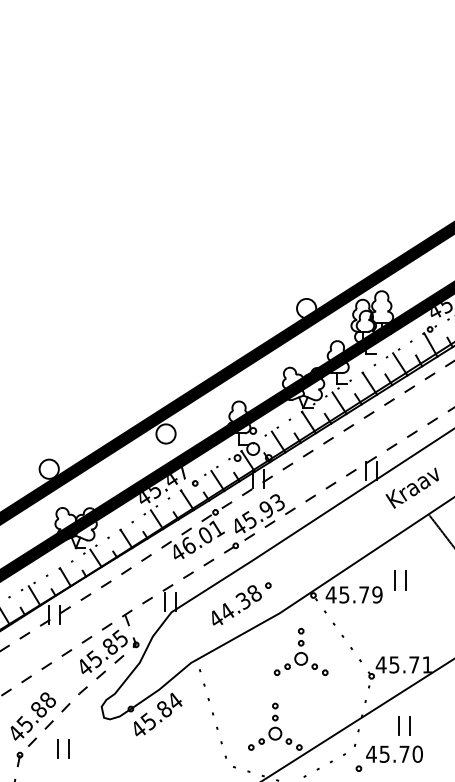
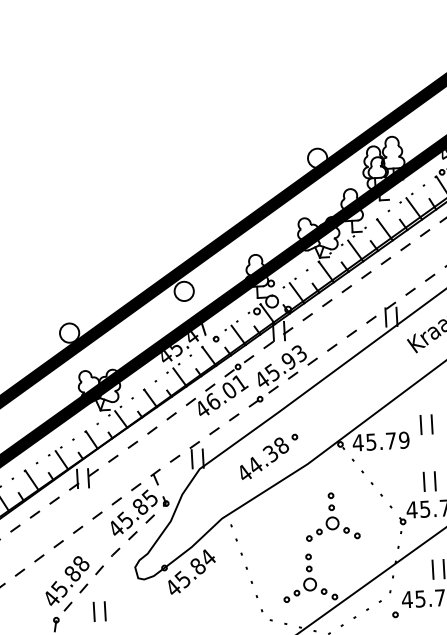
part: (400, 637) -> (429, 481), added
part: (300, 651) -> (331, 516), moved

